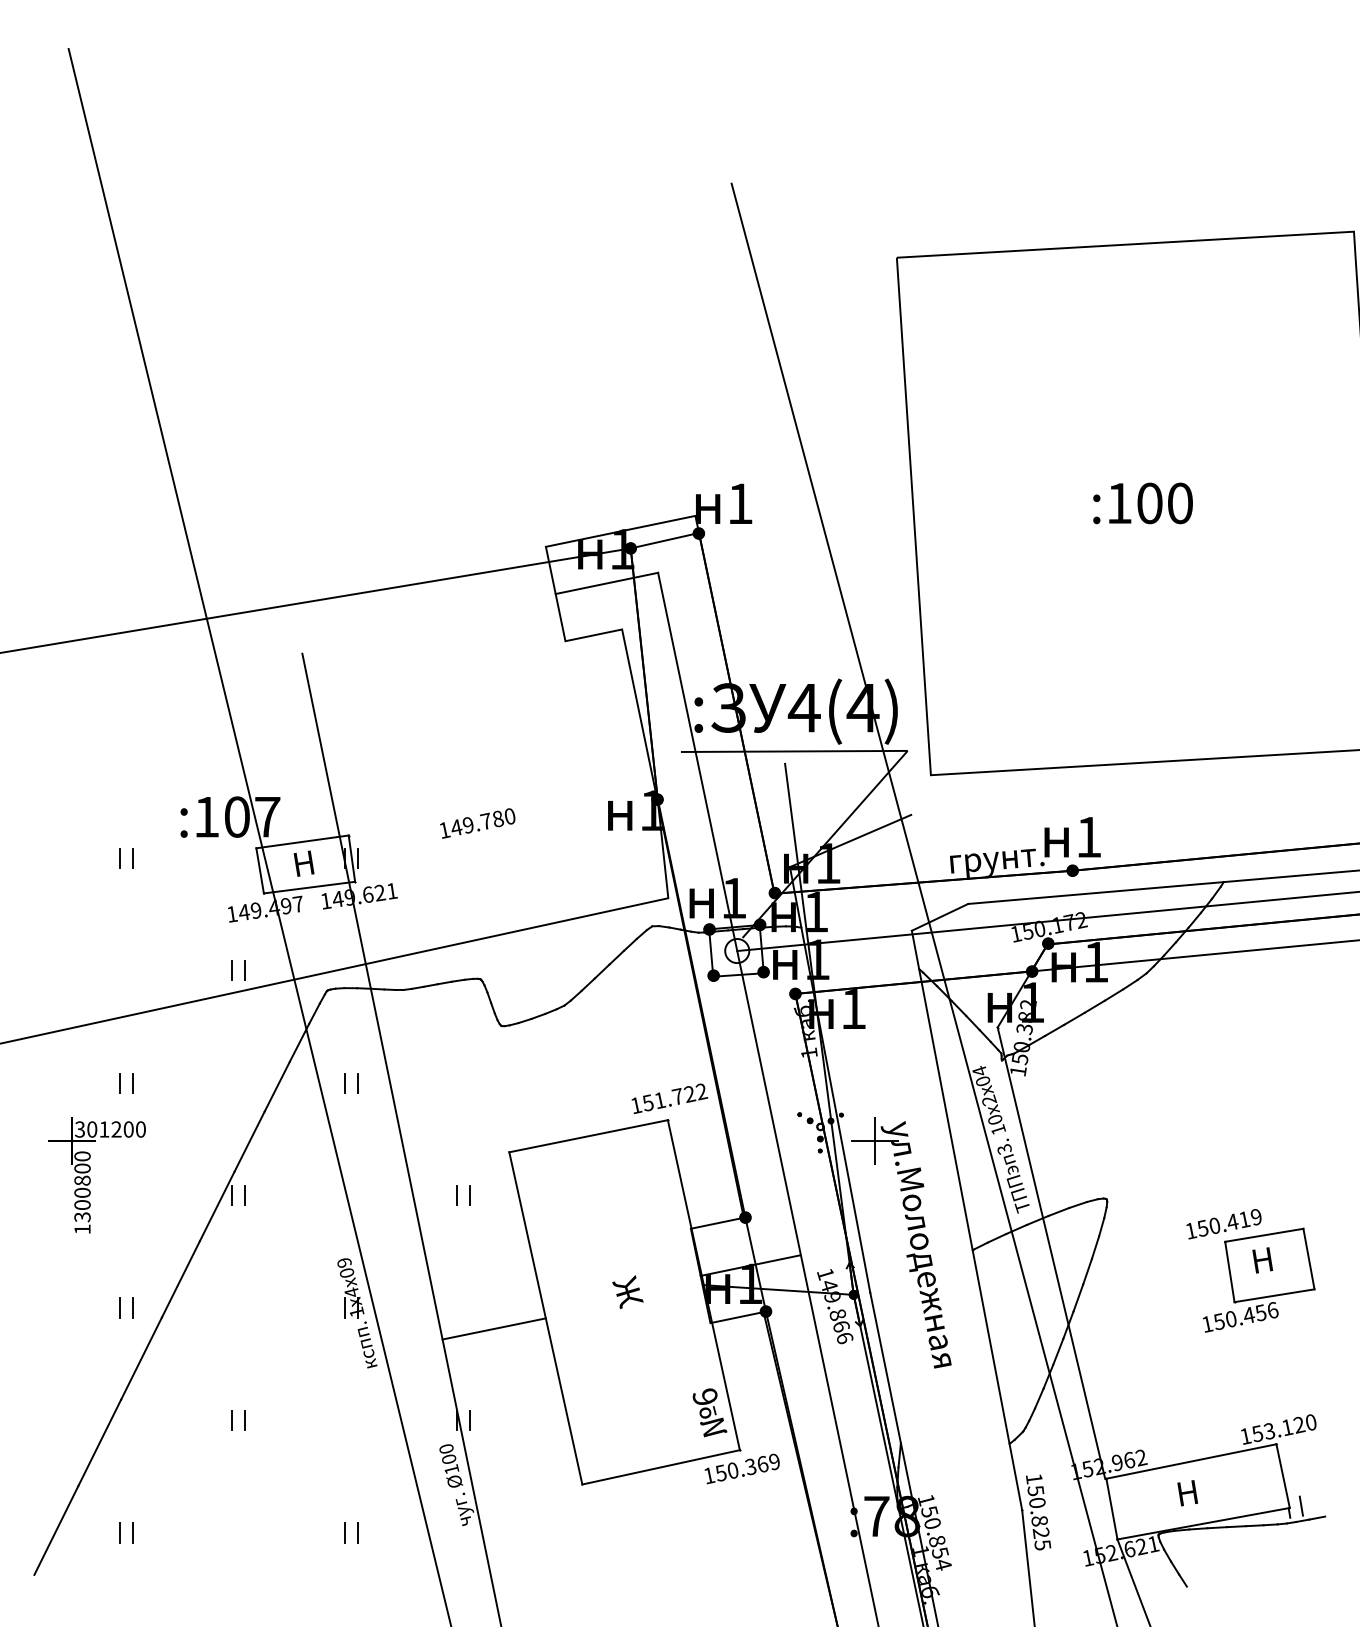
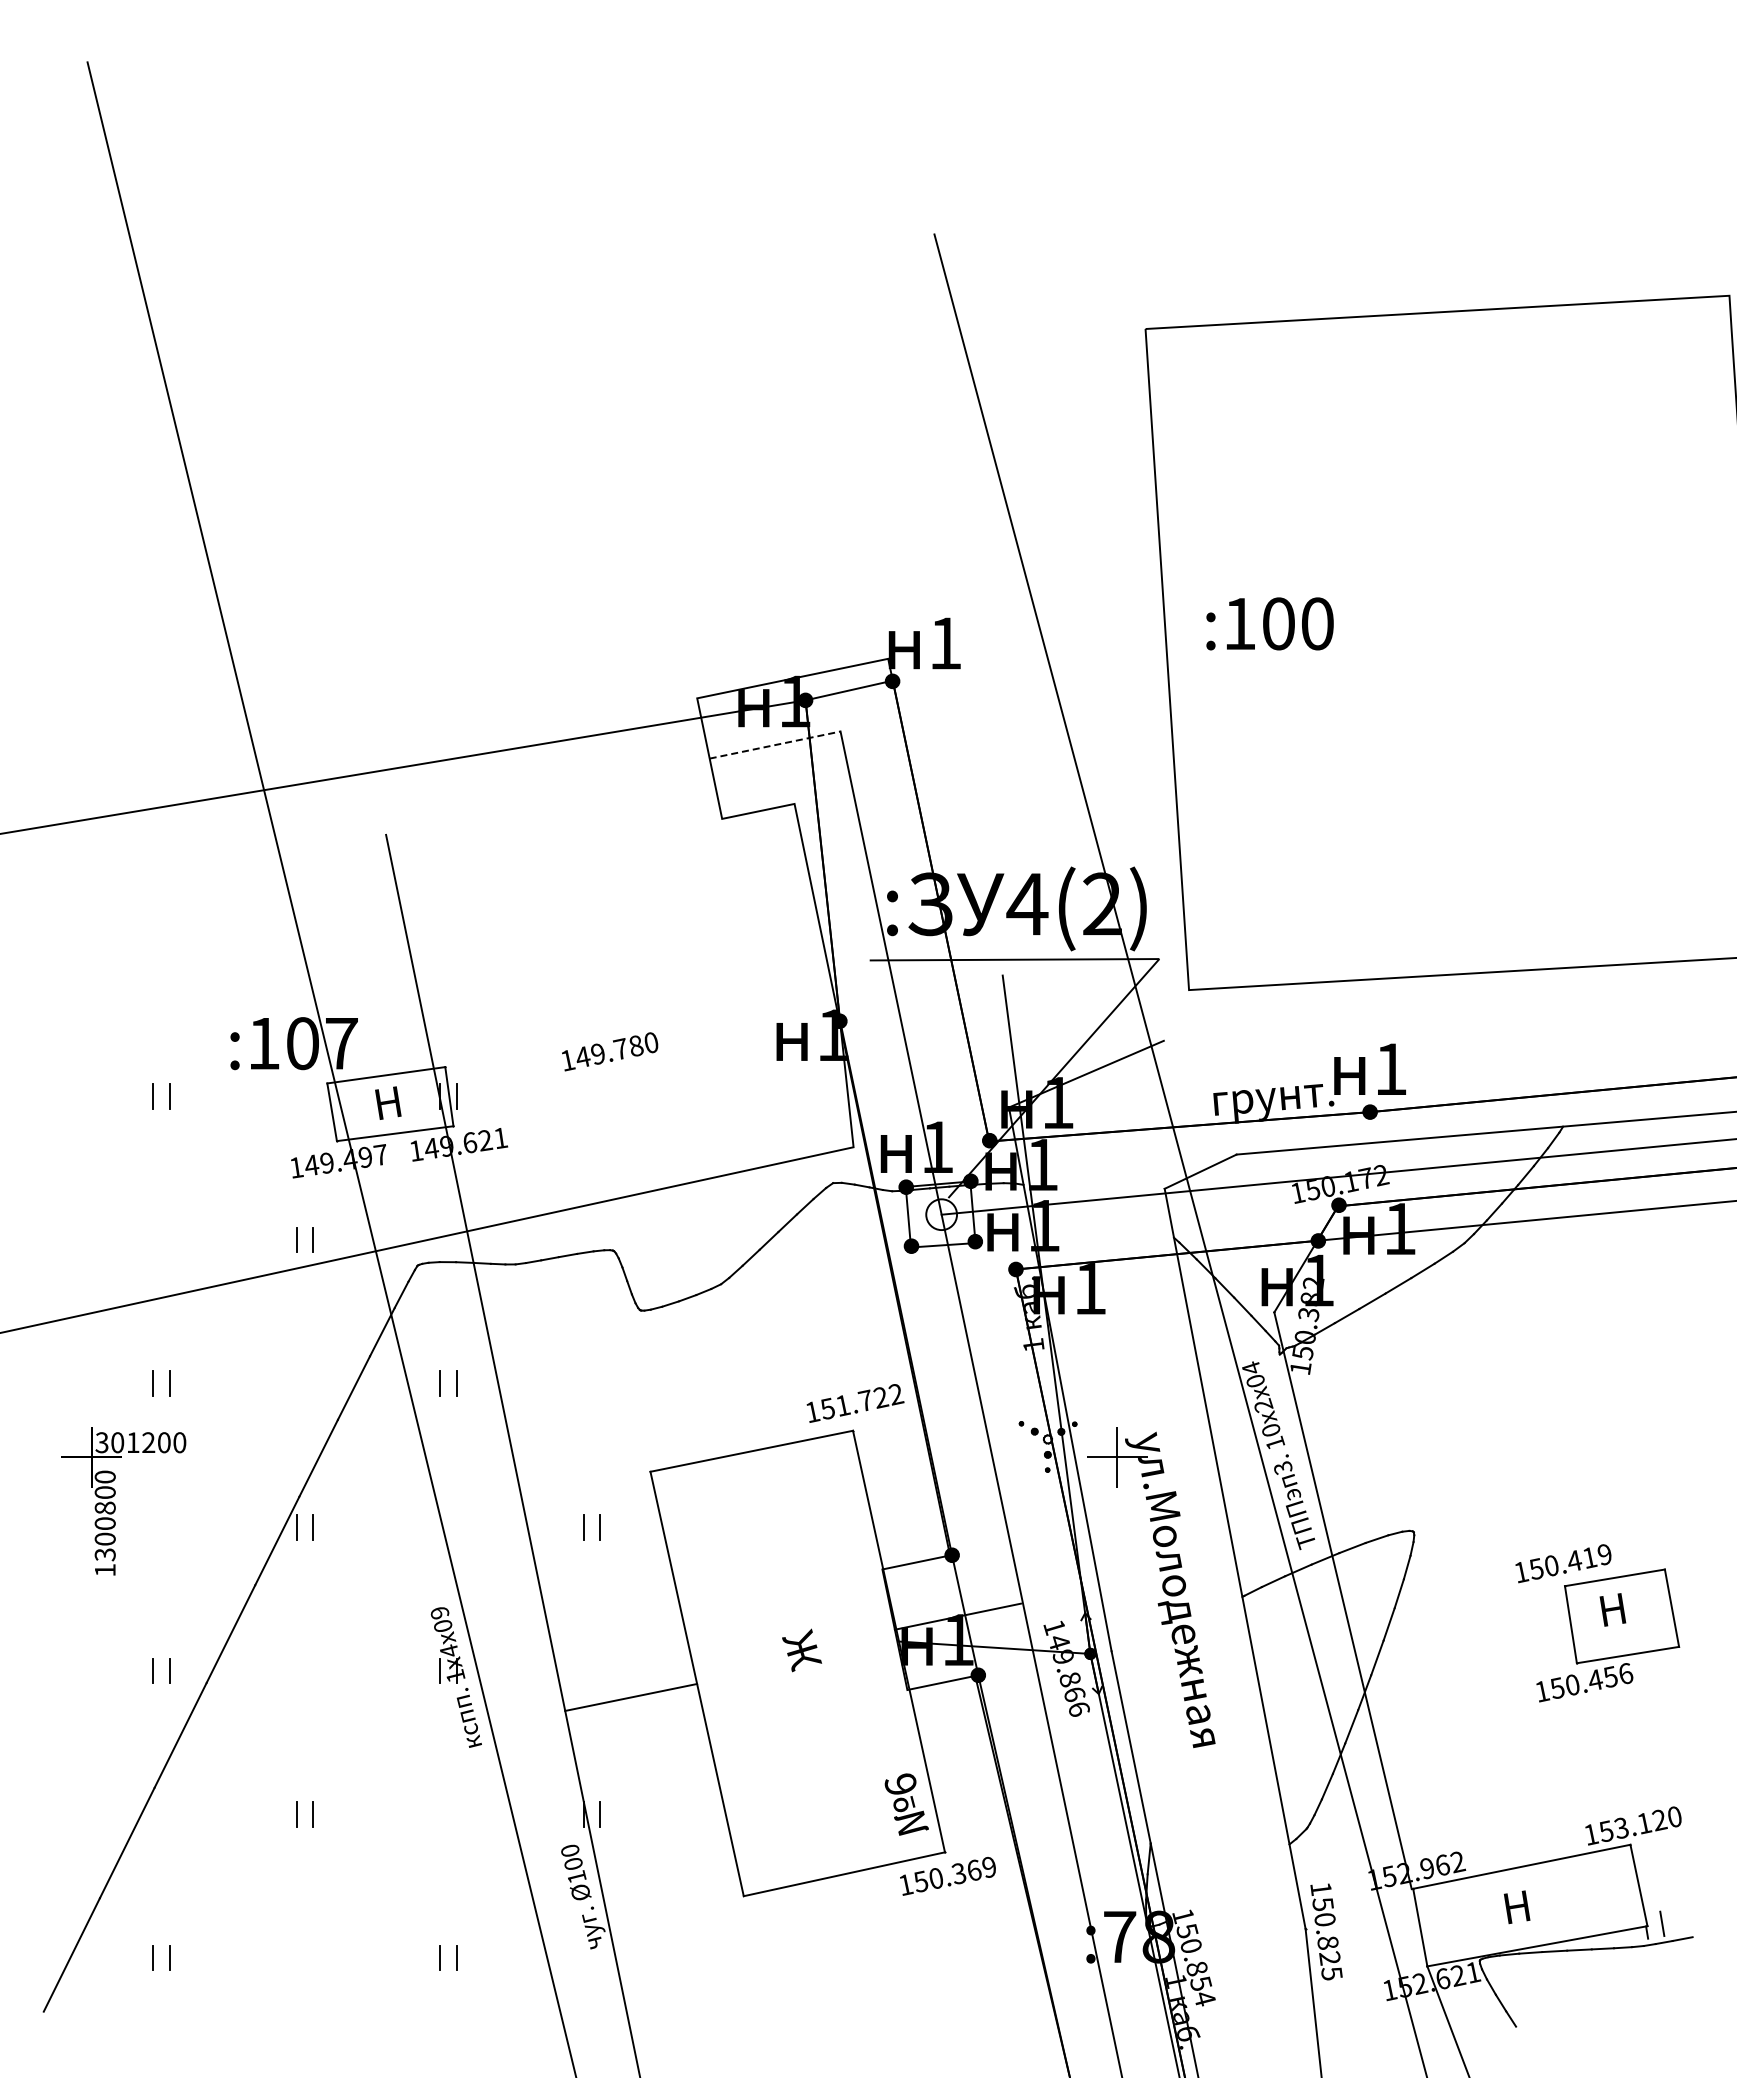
text: (1142, 503) -> (1269, 623), moved
line: (607, 583) -> (775, 745), solid -> dashed
text: (863, 707) -> (1102, 903), 4(4) -> 4(2)

